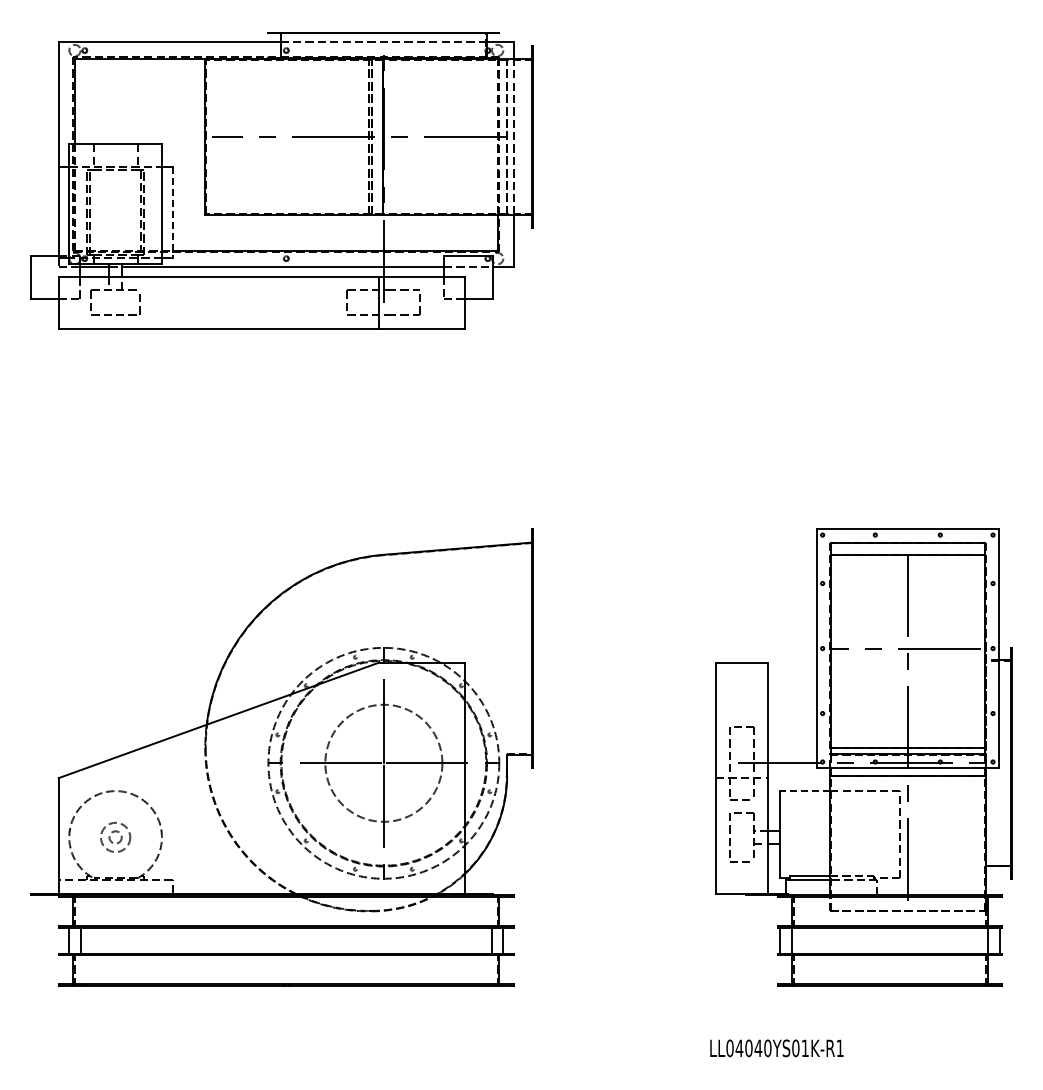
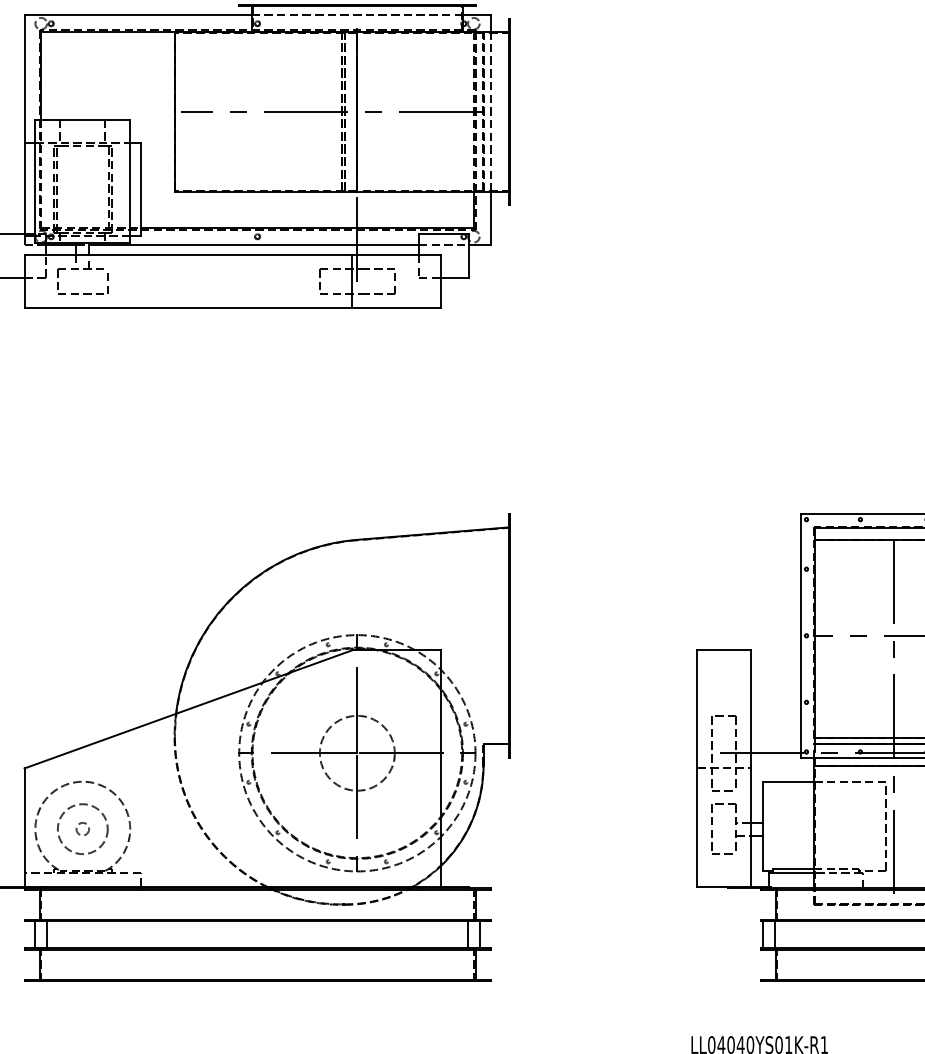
line: (172, 212) -> (141, 189), dashed -> solid
circle: (383, 762) -> (356, 752), size x0.62
line: (805, 791) -> (788, 782), dashed -> solid
circle: (115, 837) -> (82, 829), size x1.67

